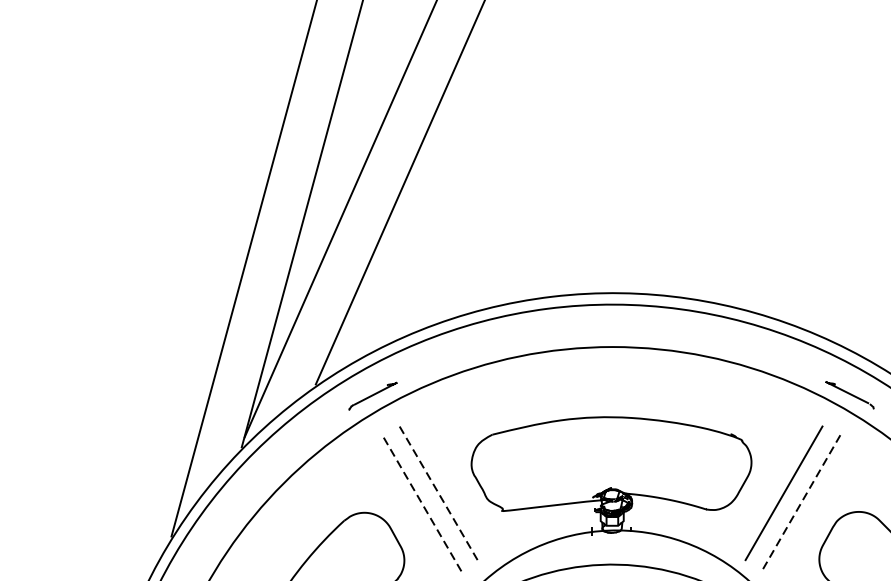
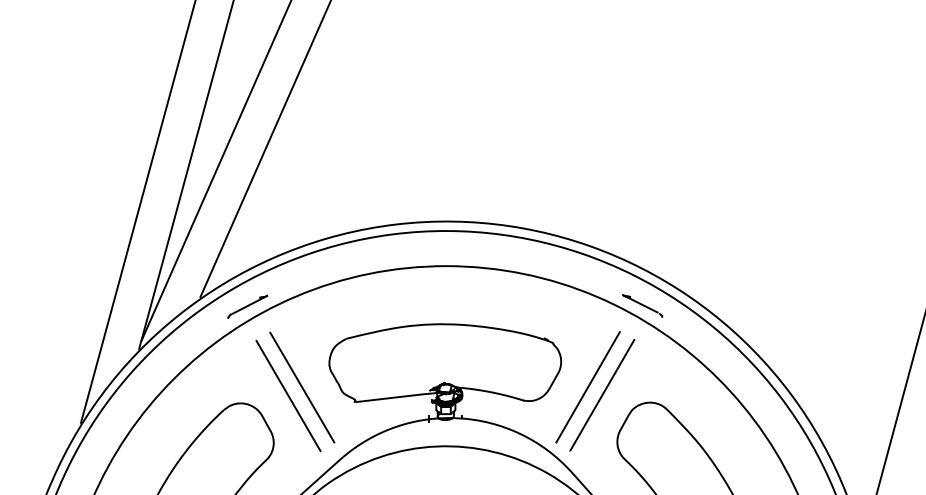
line: (439, 494) -> (302, 388), dashed -> solid
line: (422, 504) -> (288, 396), dashed -> solid
line: (800, 504) -> (601, 396), dashed -> solid

